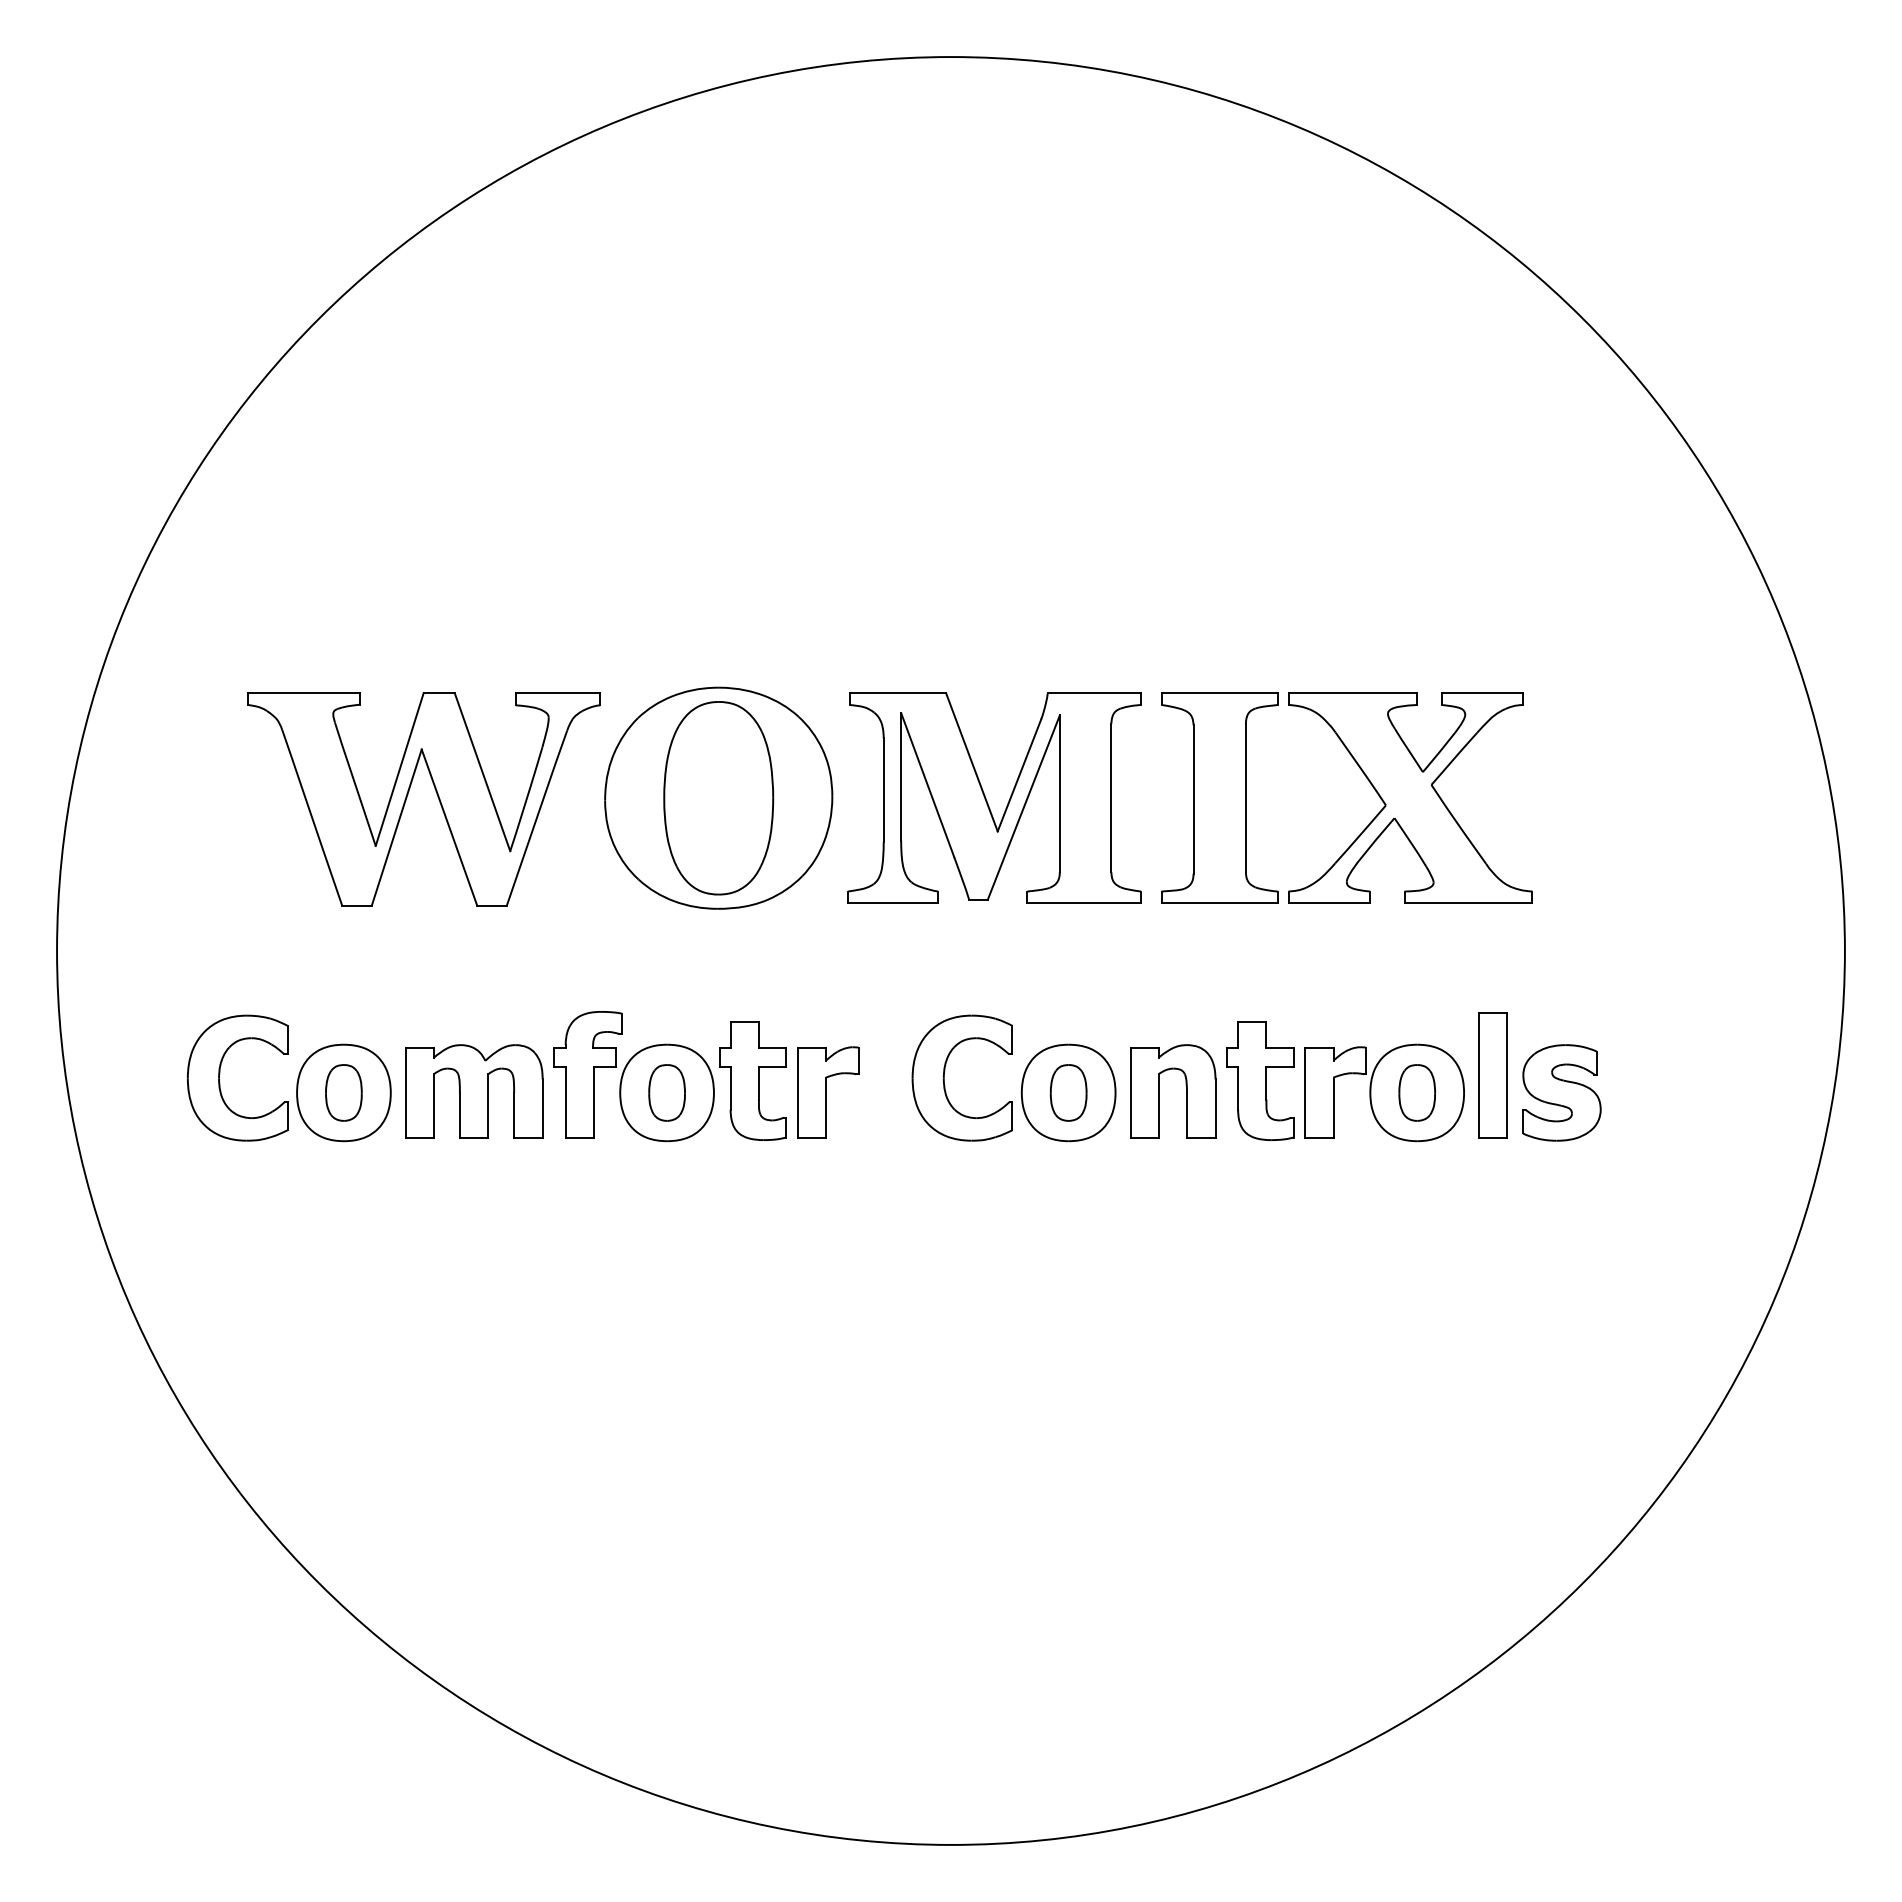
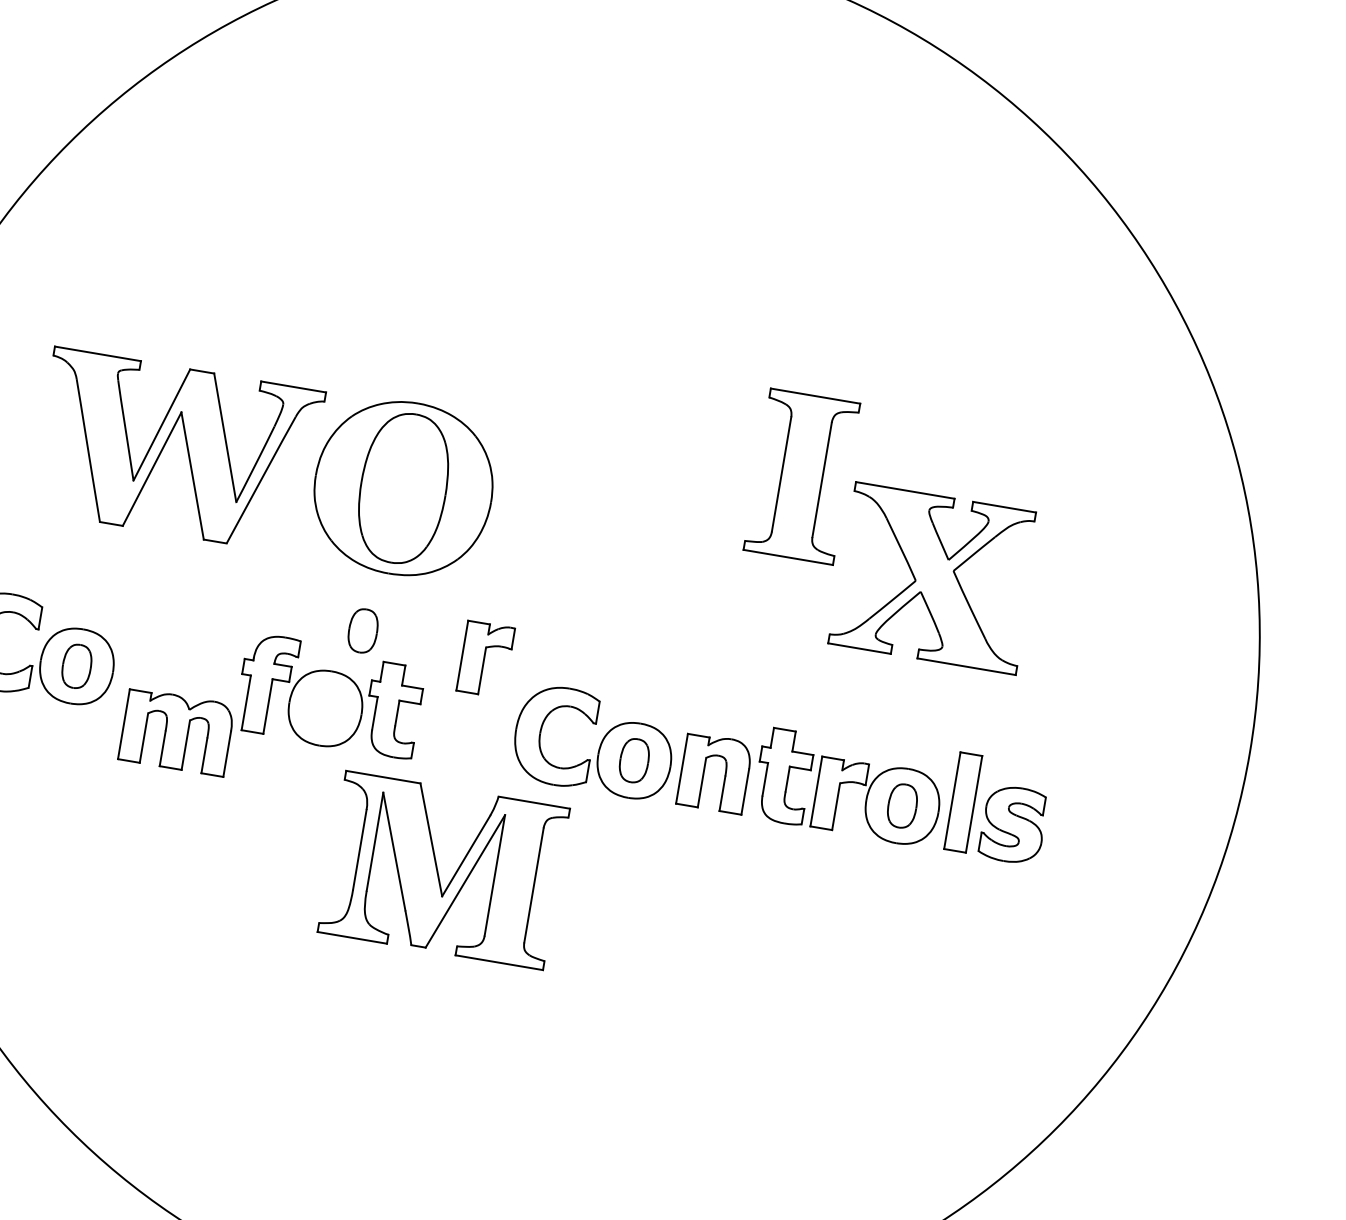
part: (1219, 797) -> (801, 476), moved
part: (987, 800) -> (438, 871), moved
part: (474, 1091) -> (177, 732), moved
part: (666, 1092) -> (362, 630), moved
part: (828, 1092) -> (486, 659), moved

